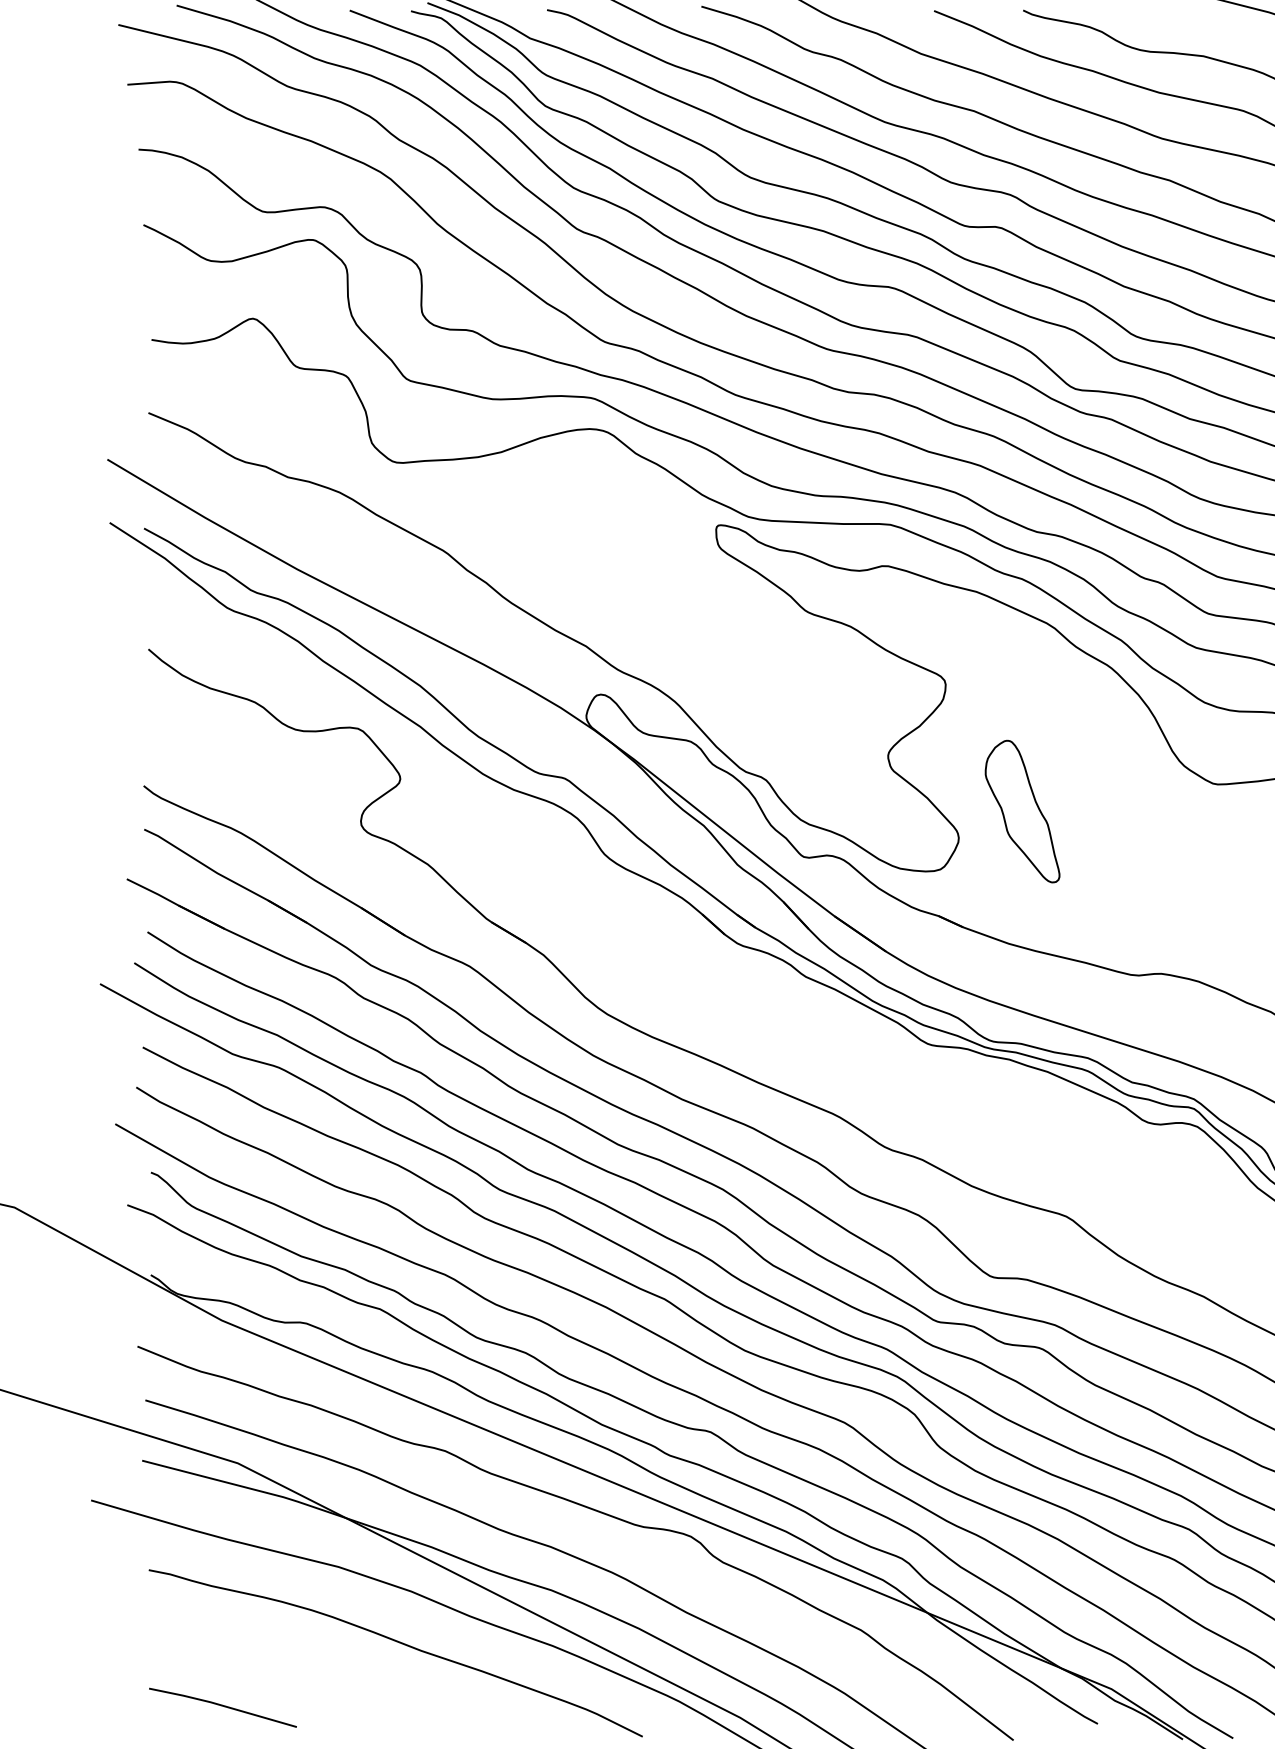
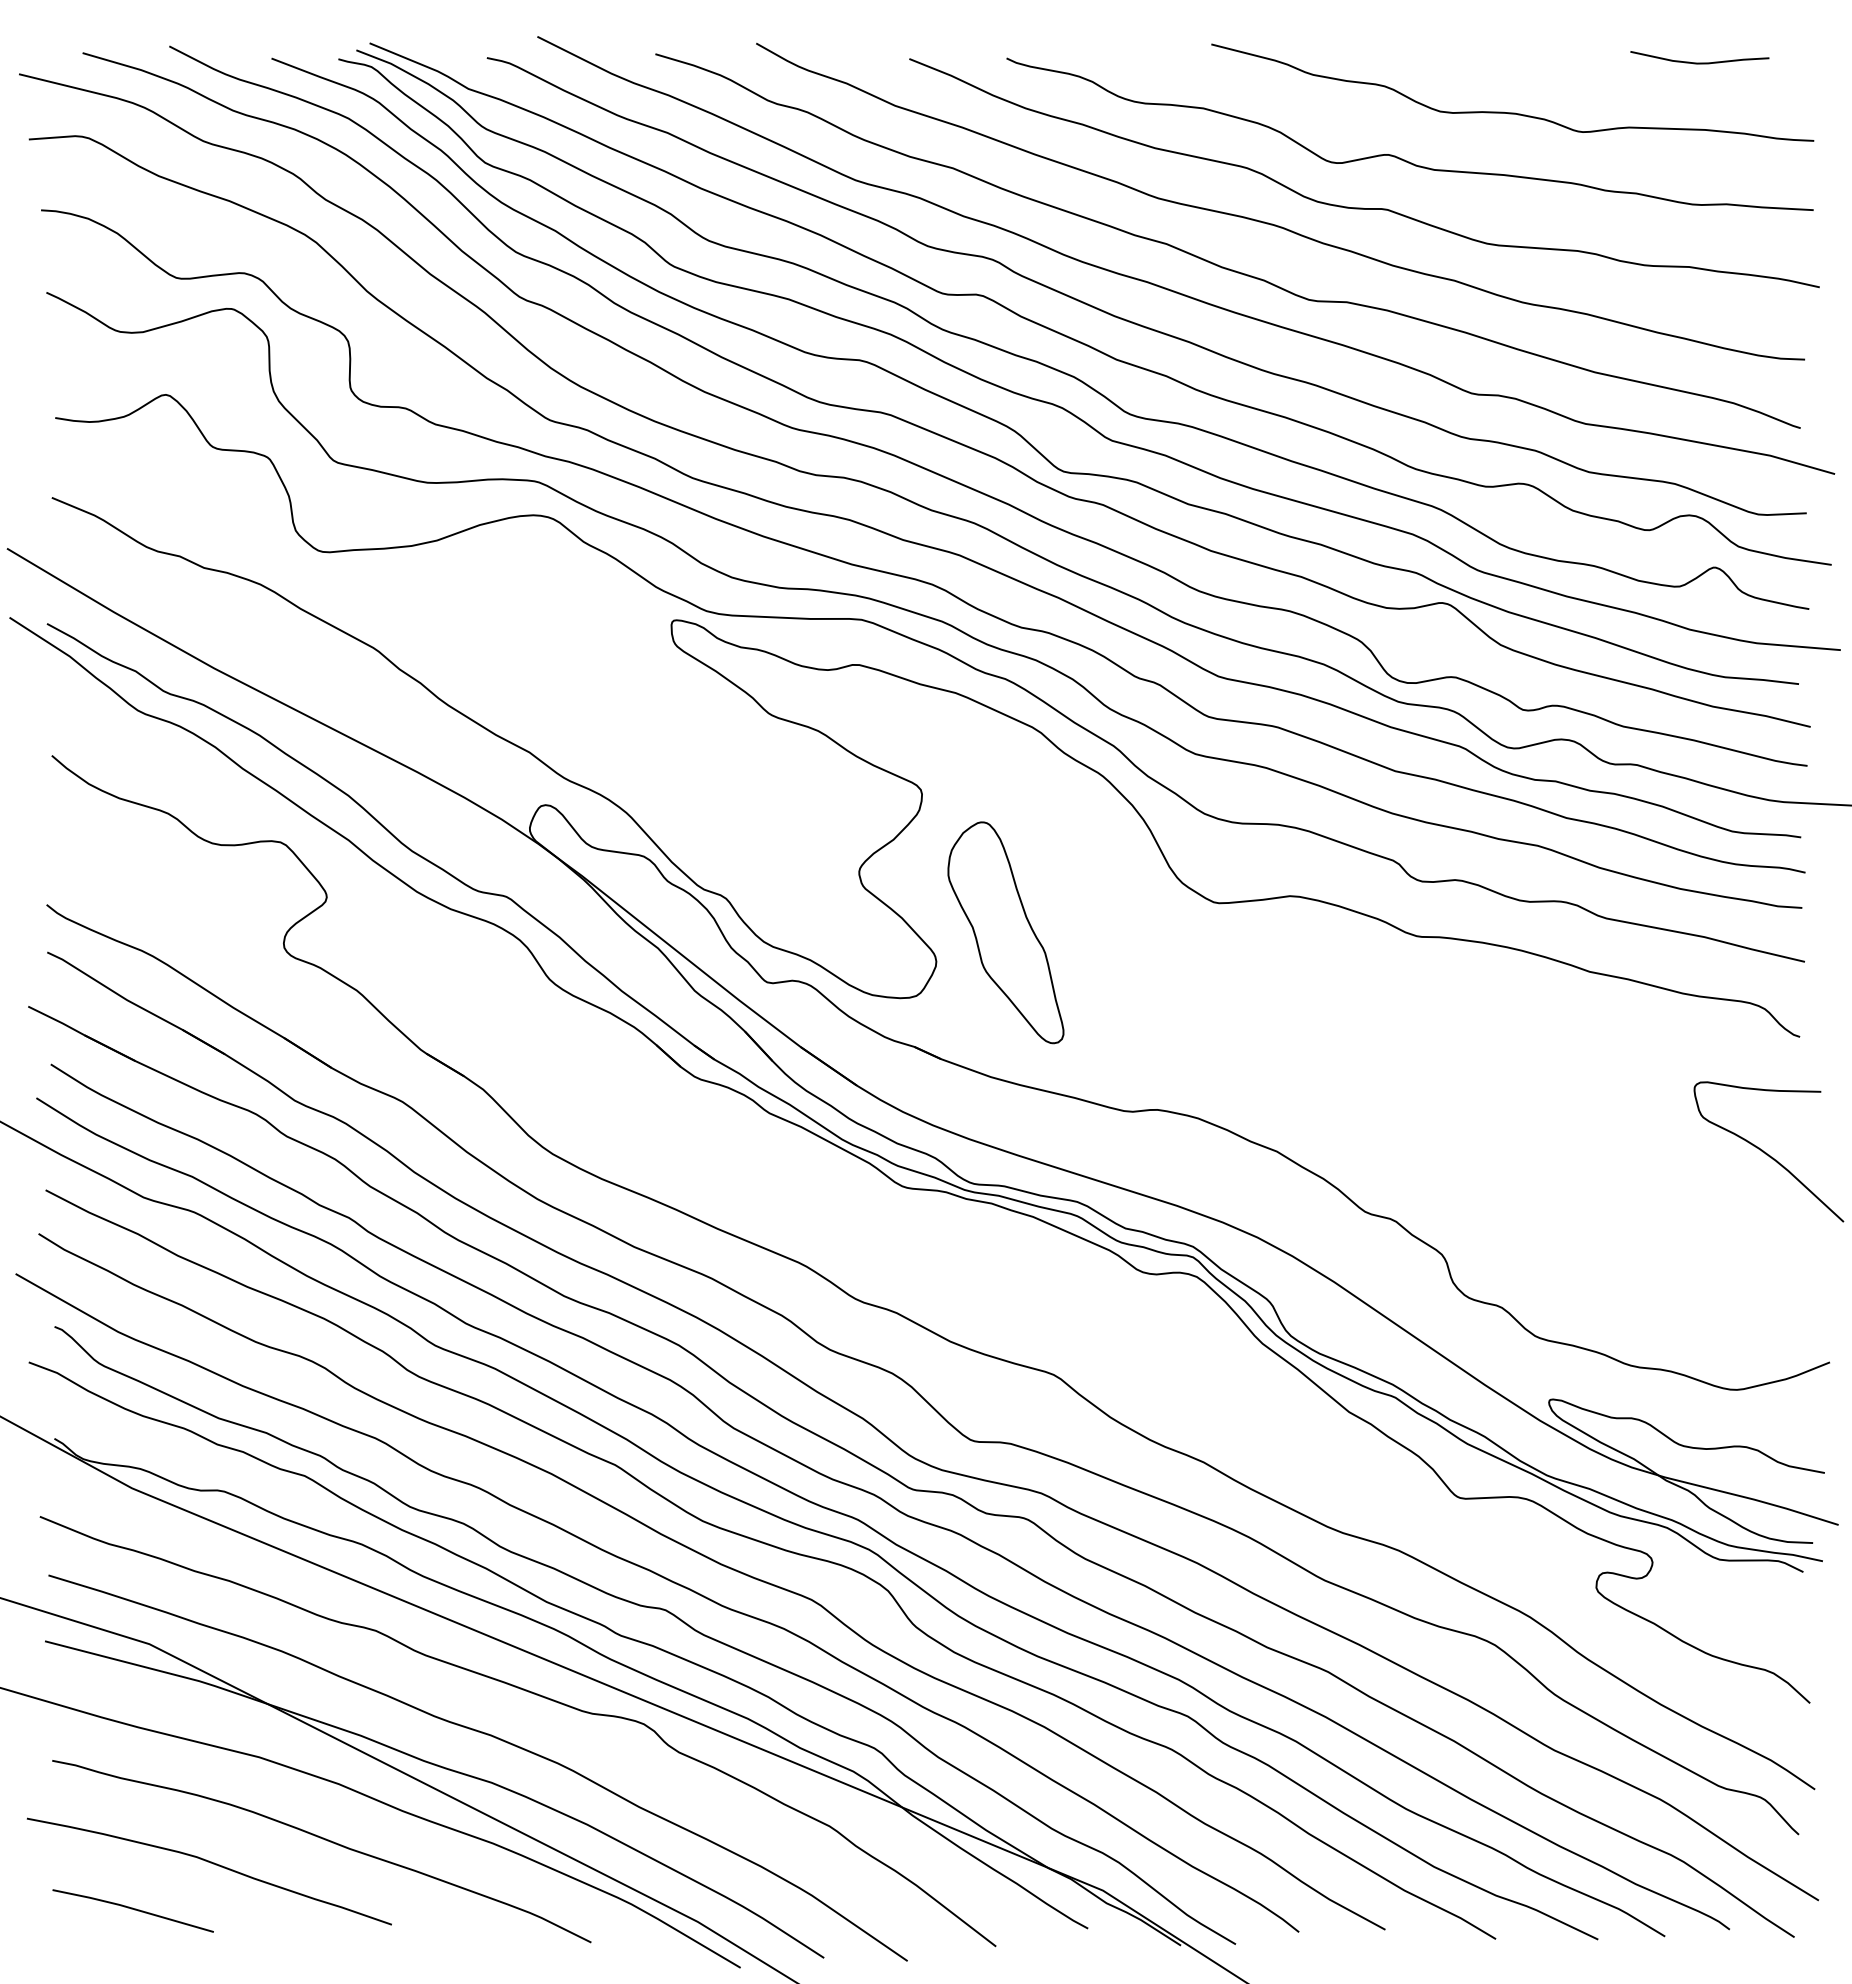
part: (1022, 811) -> (1005, 932), size x1.43
curve: (293, 1664) -> (210, 1863), added

